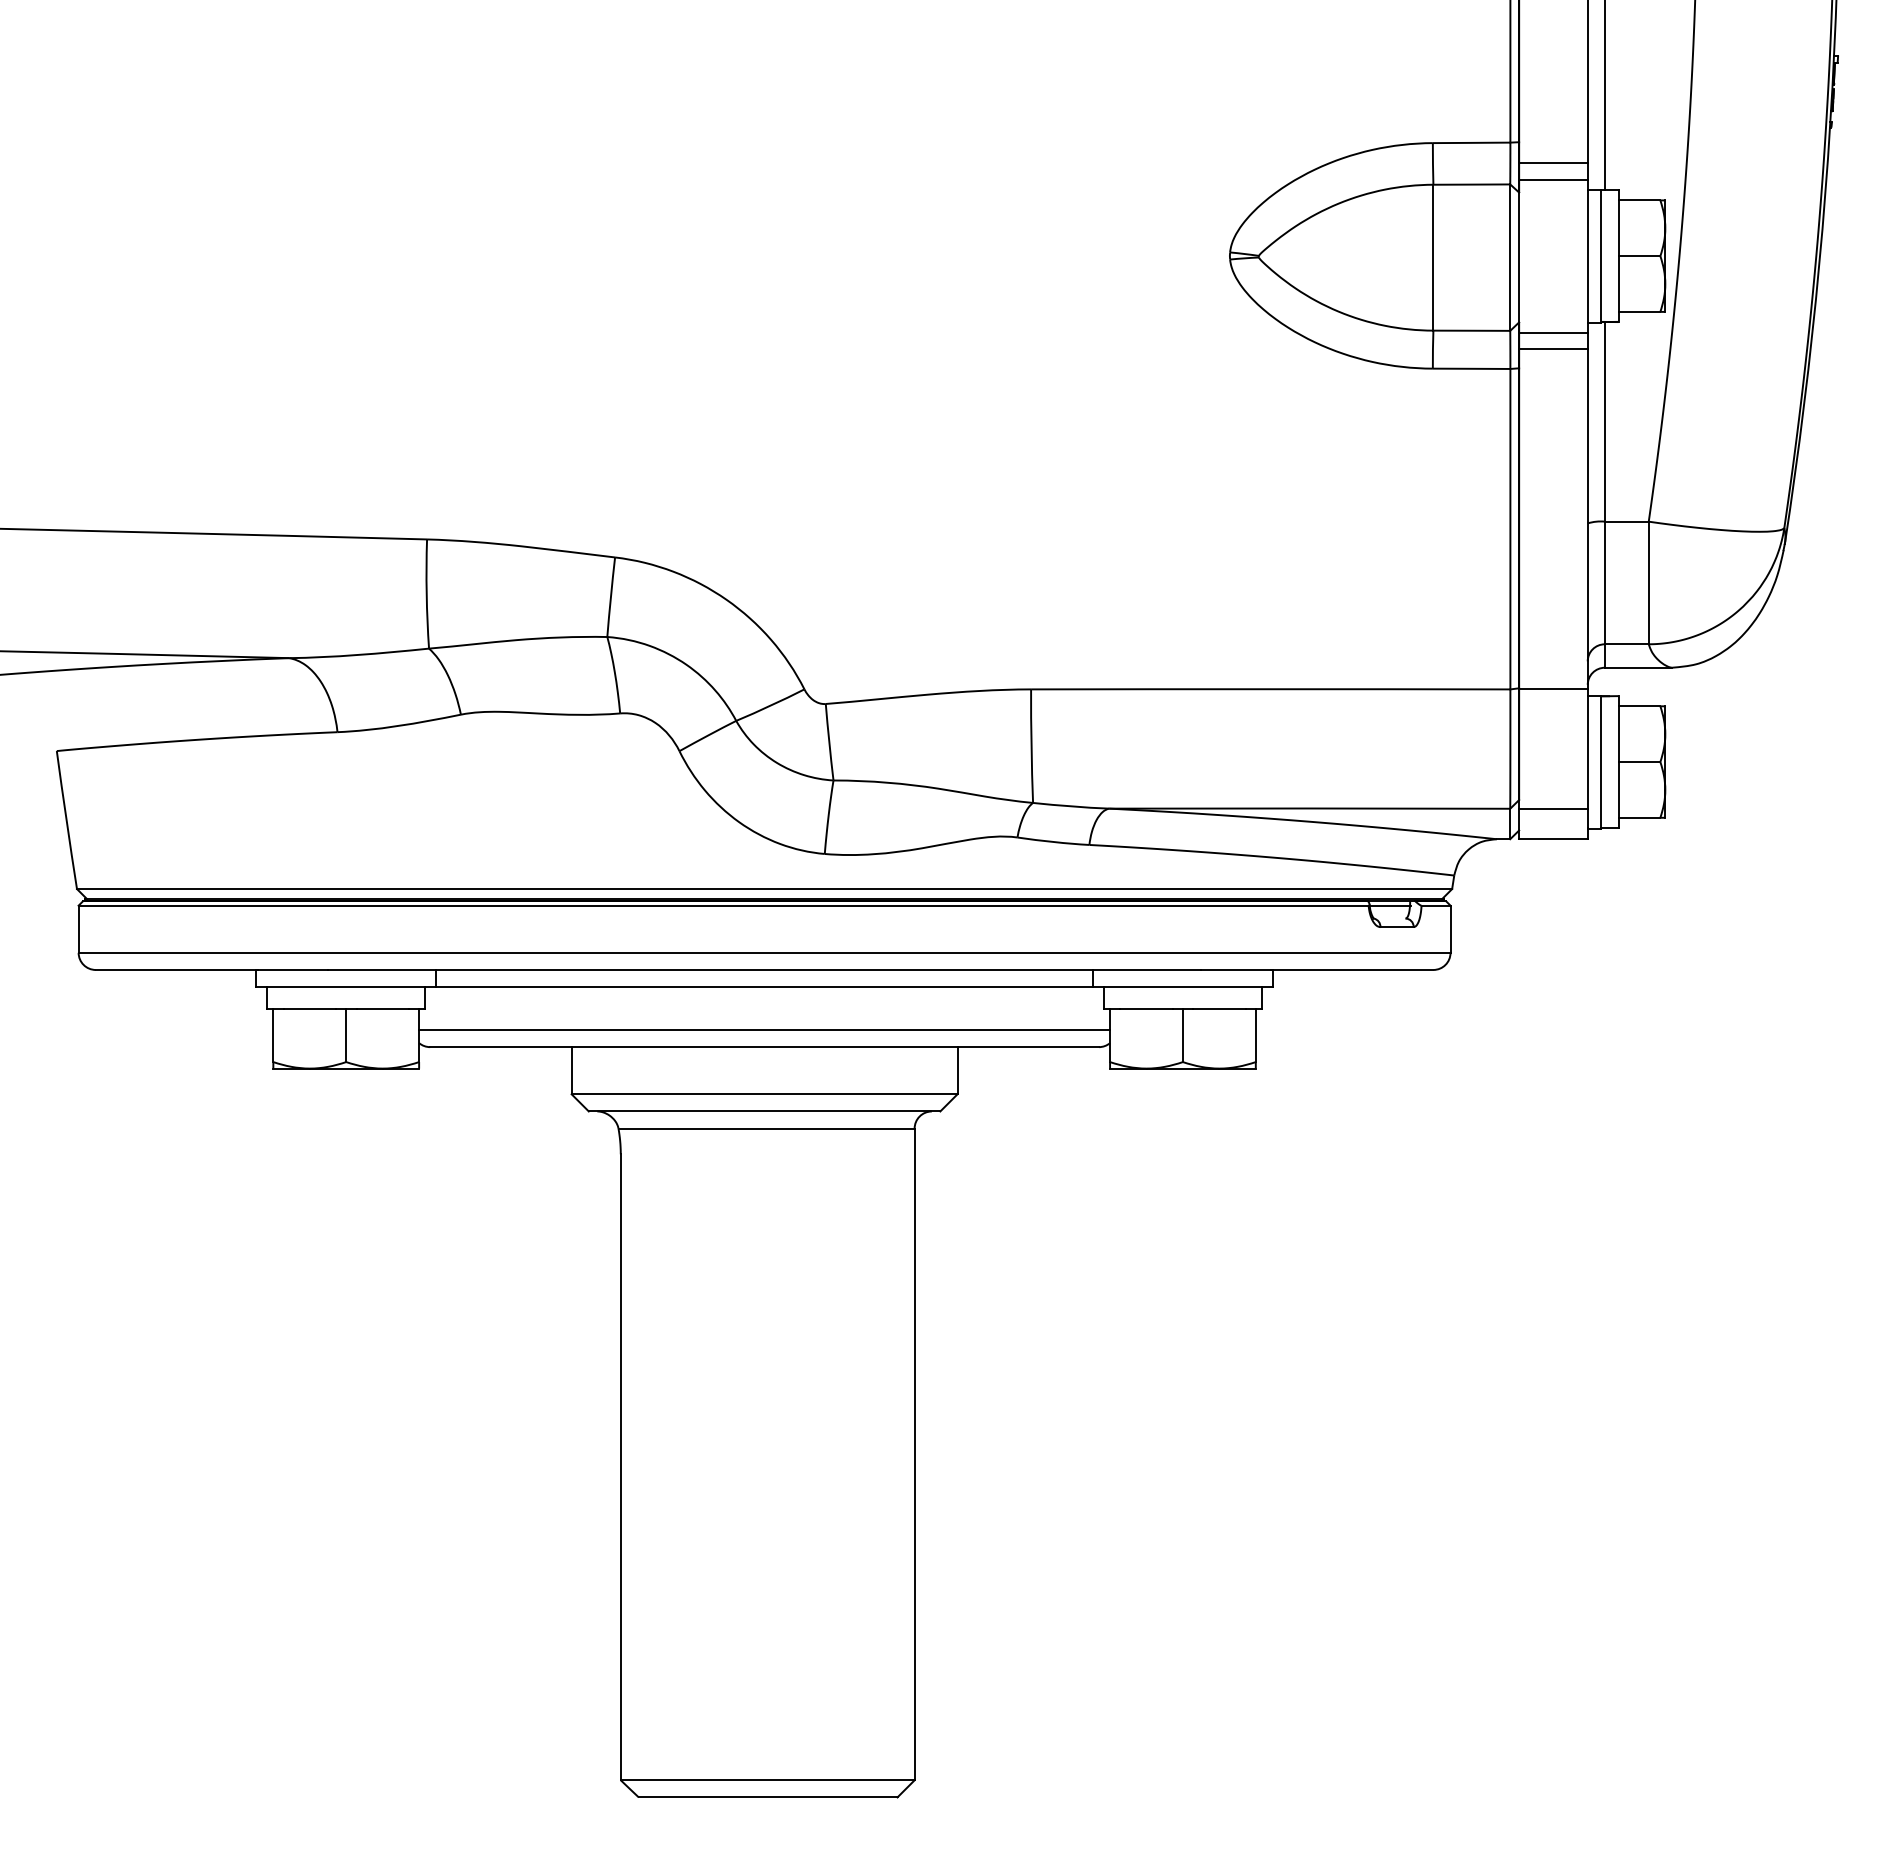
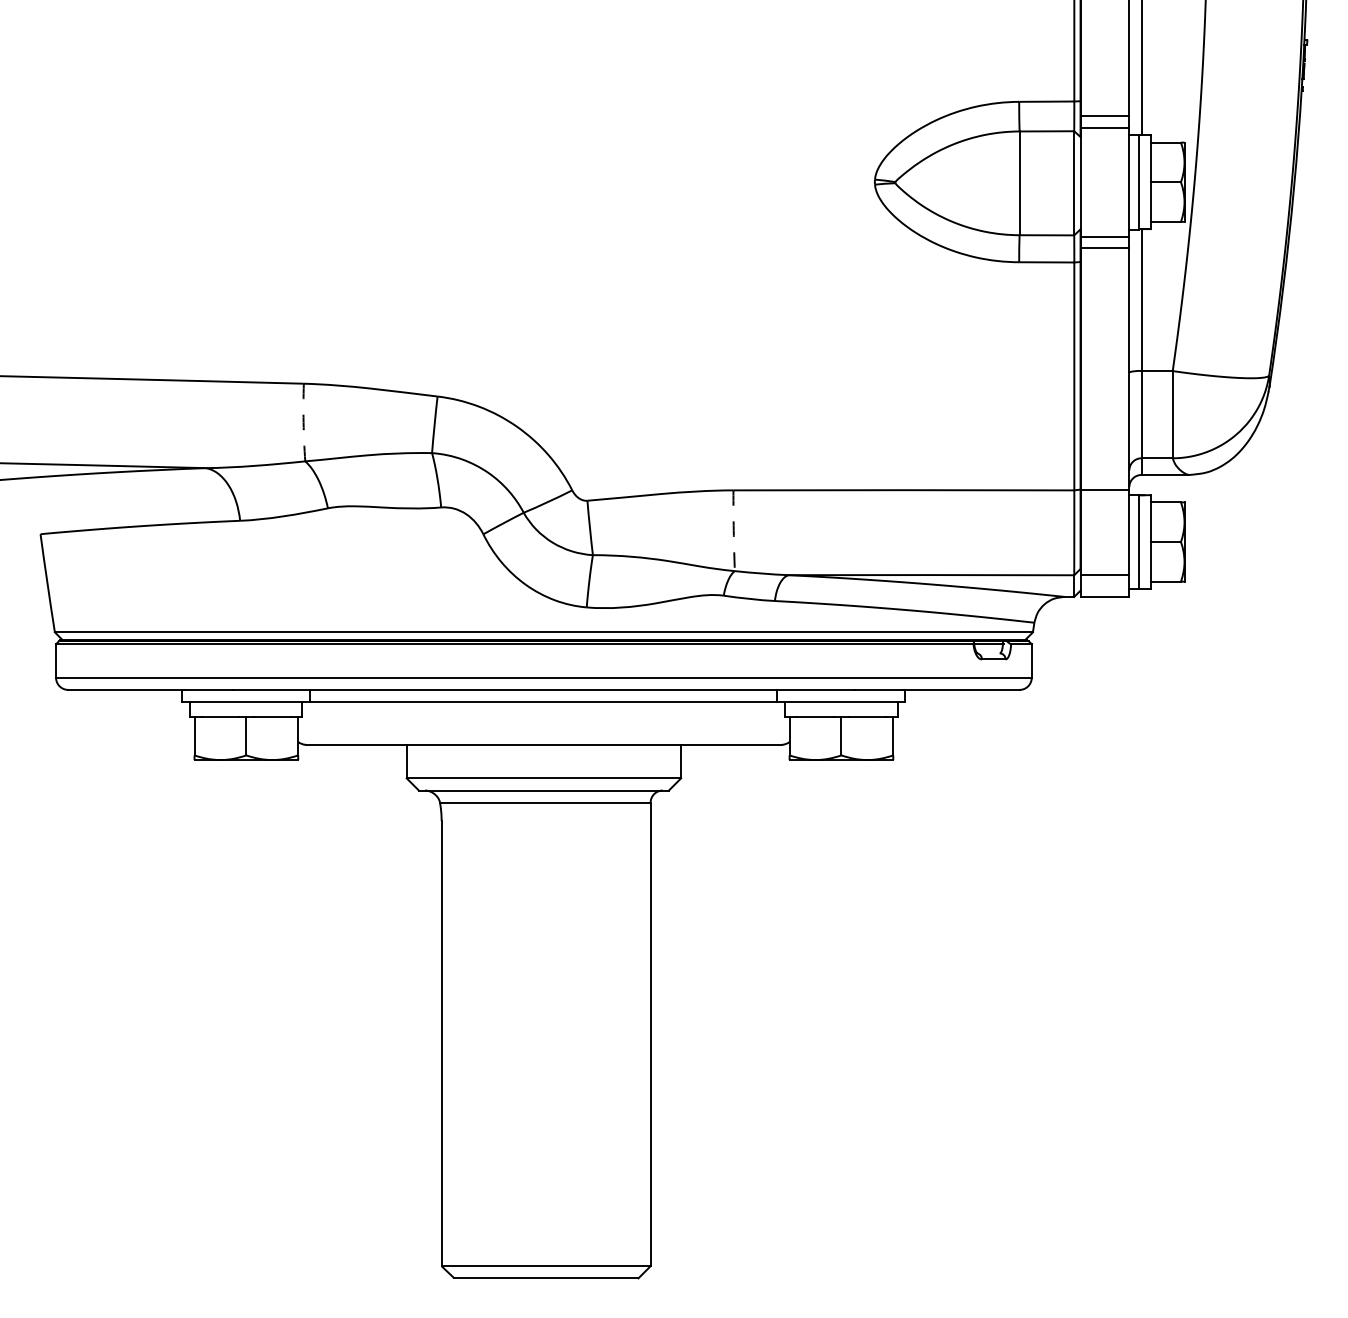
arc: (426, 594) -> (303, 422), solid -> dashed
arc: (1031, 746) -> (733, 530), solid -> dashed
line: (764, 1030) -> (543, 732), removed

